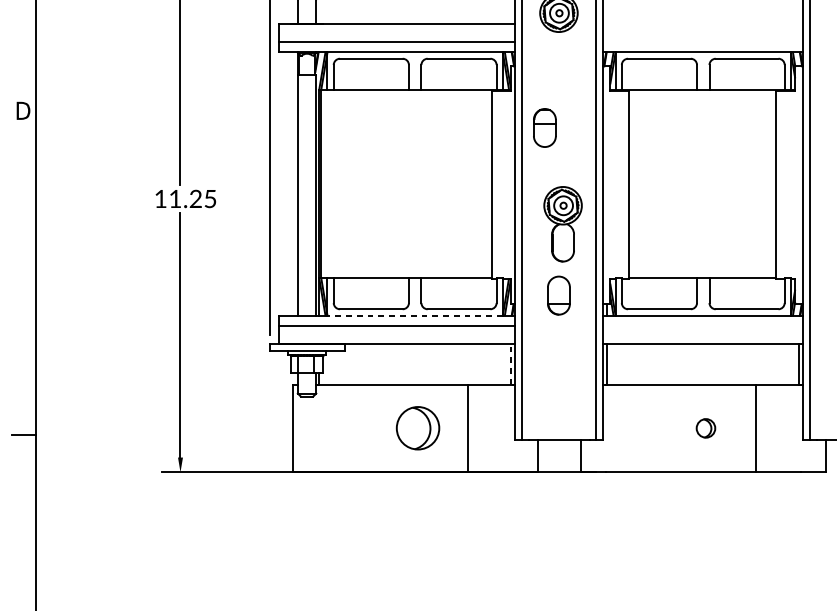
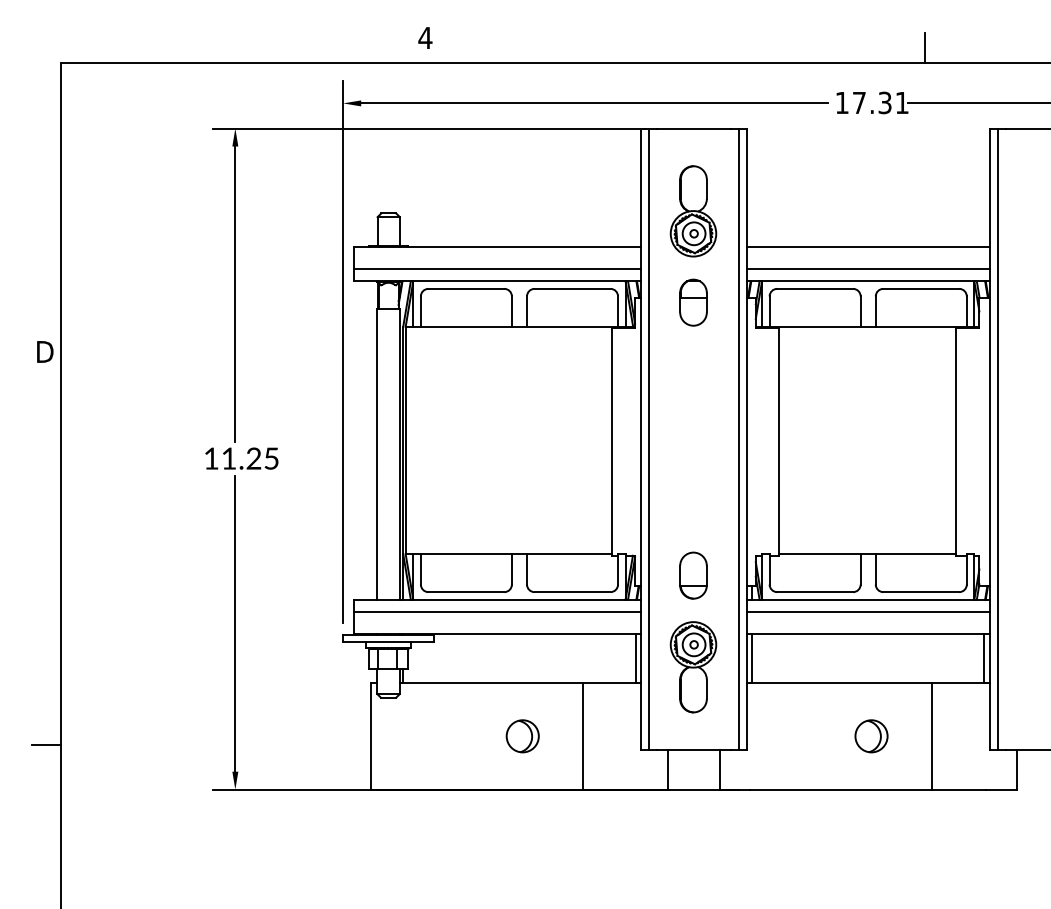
line: (702, 24) -> (867, 247), added
line: (702, 41) -> (867, 268), added
part: (544, 127) -> (693, 302), moved
part: (563, 224) -> (693, 667), moved
line: (414, 315) -> (518, 599), dashed -> solid
line: (702, 326) -> (867, 612), added
line: (511, 364) -> (635, 658), dashed -> solid
part: (417, 428) -> (522, 736), size x0.62
part: (705, 428) -> (871, 736), size x1.43

